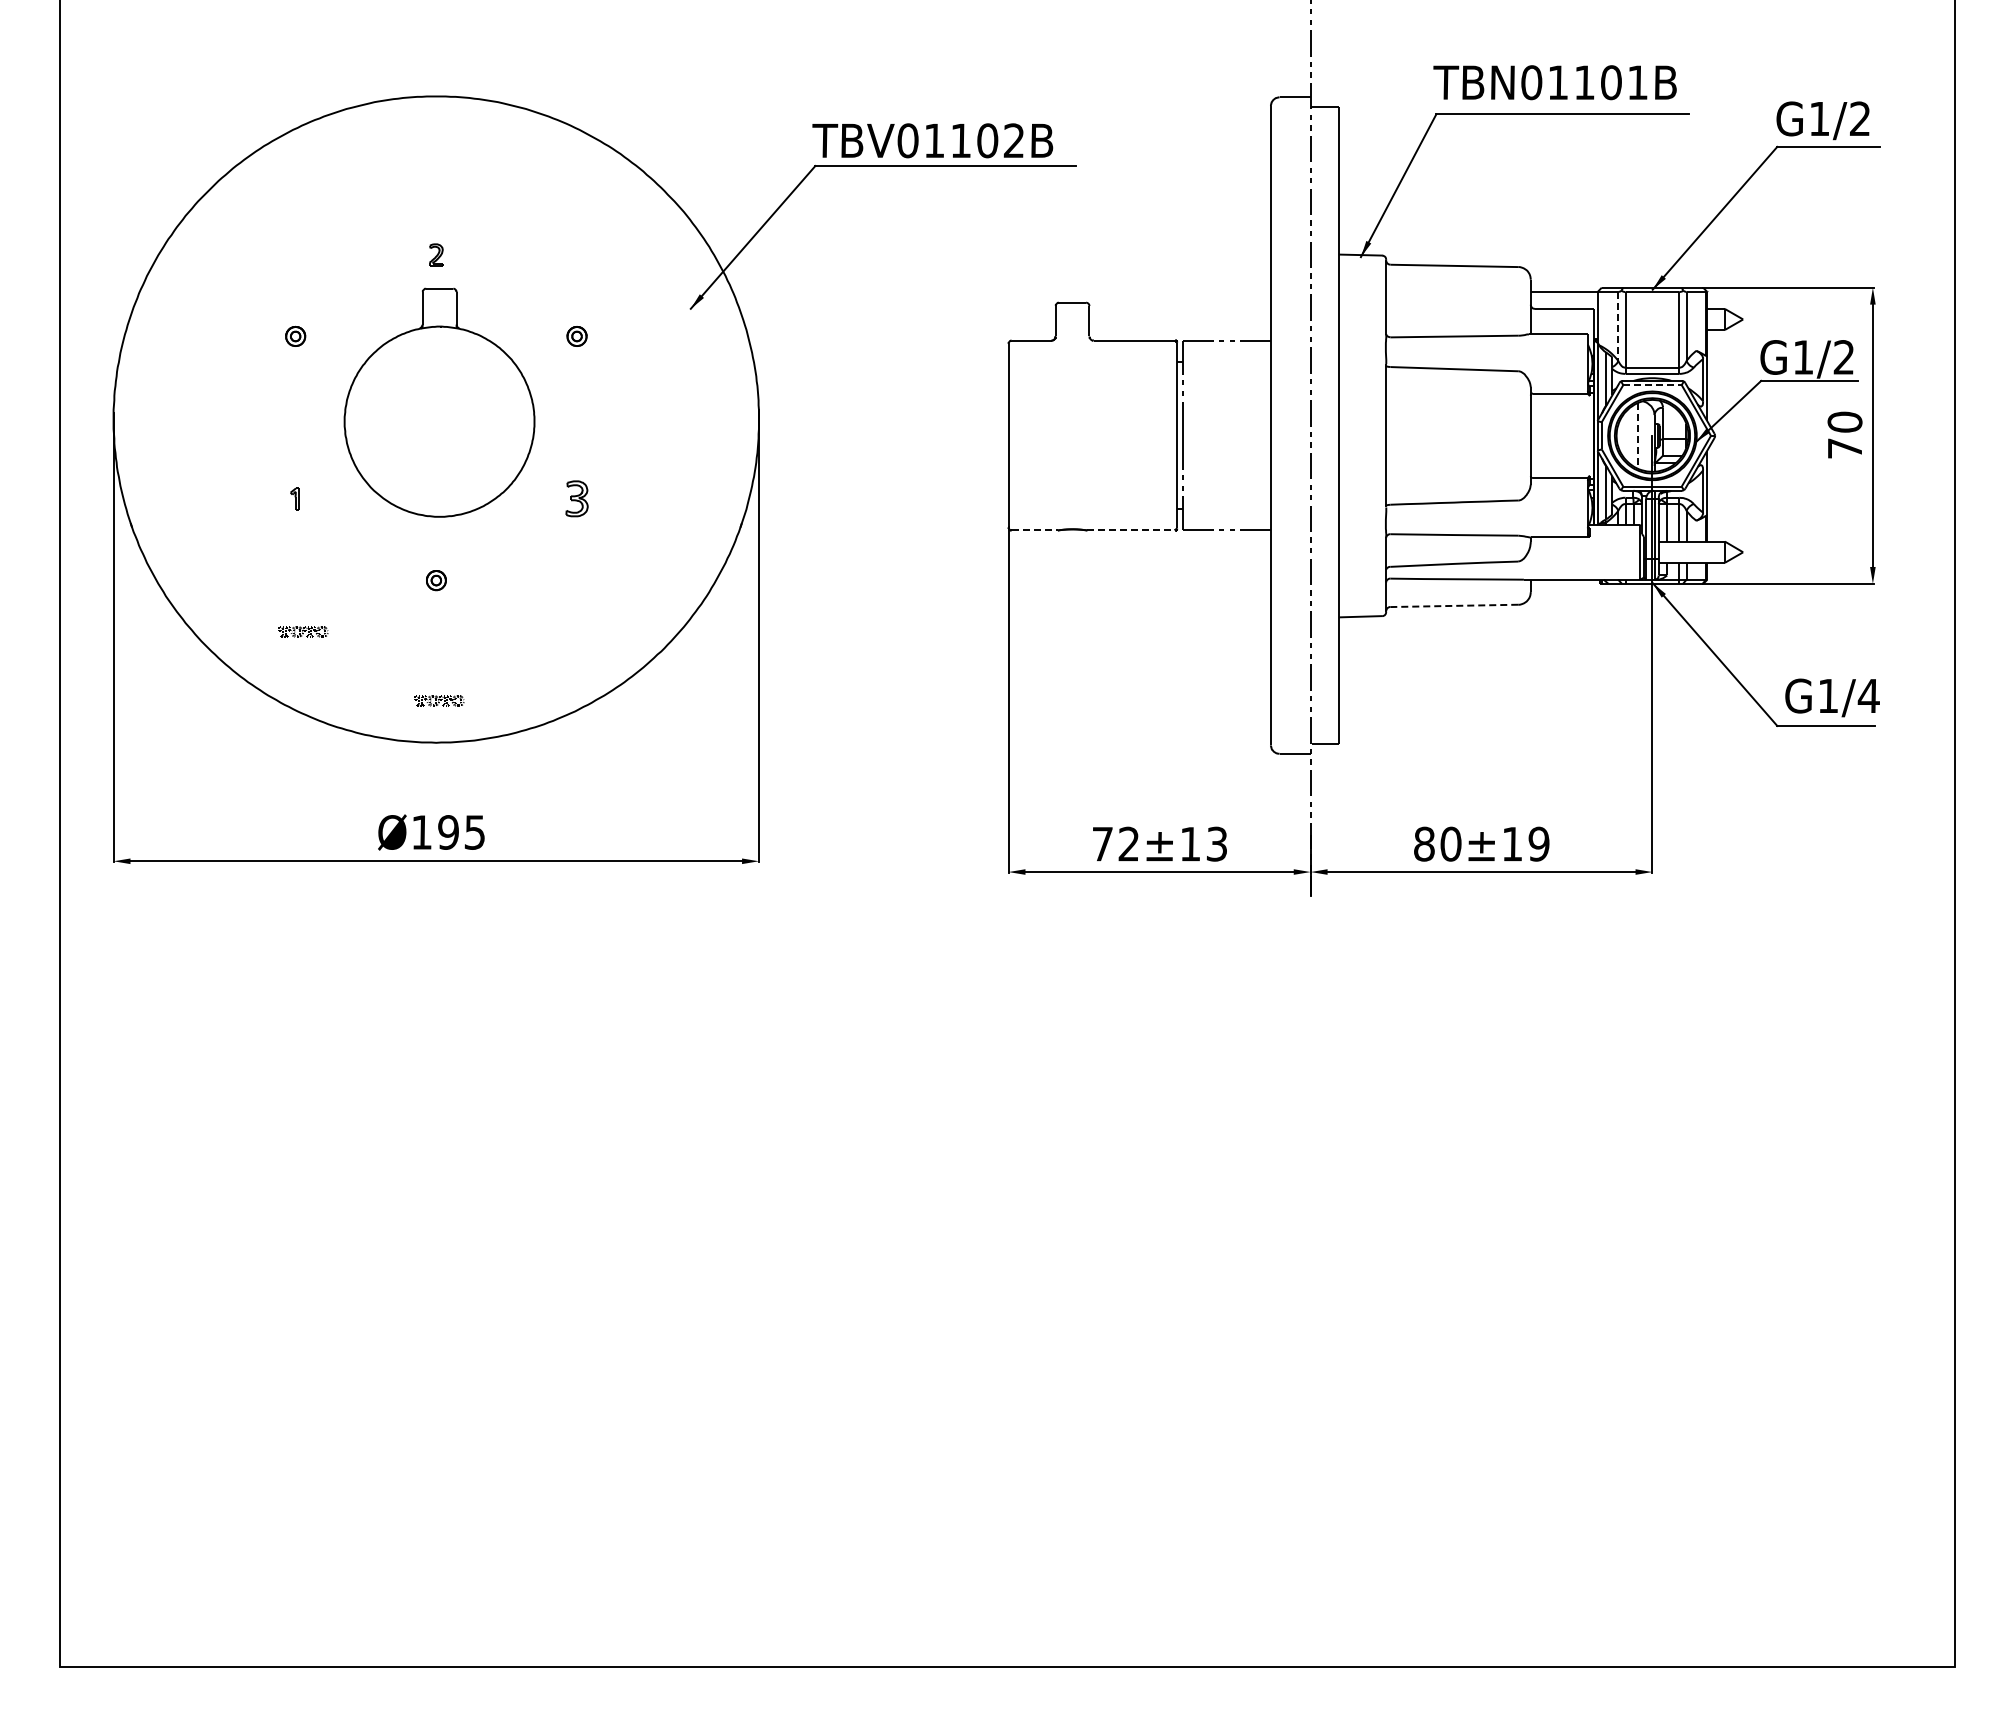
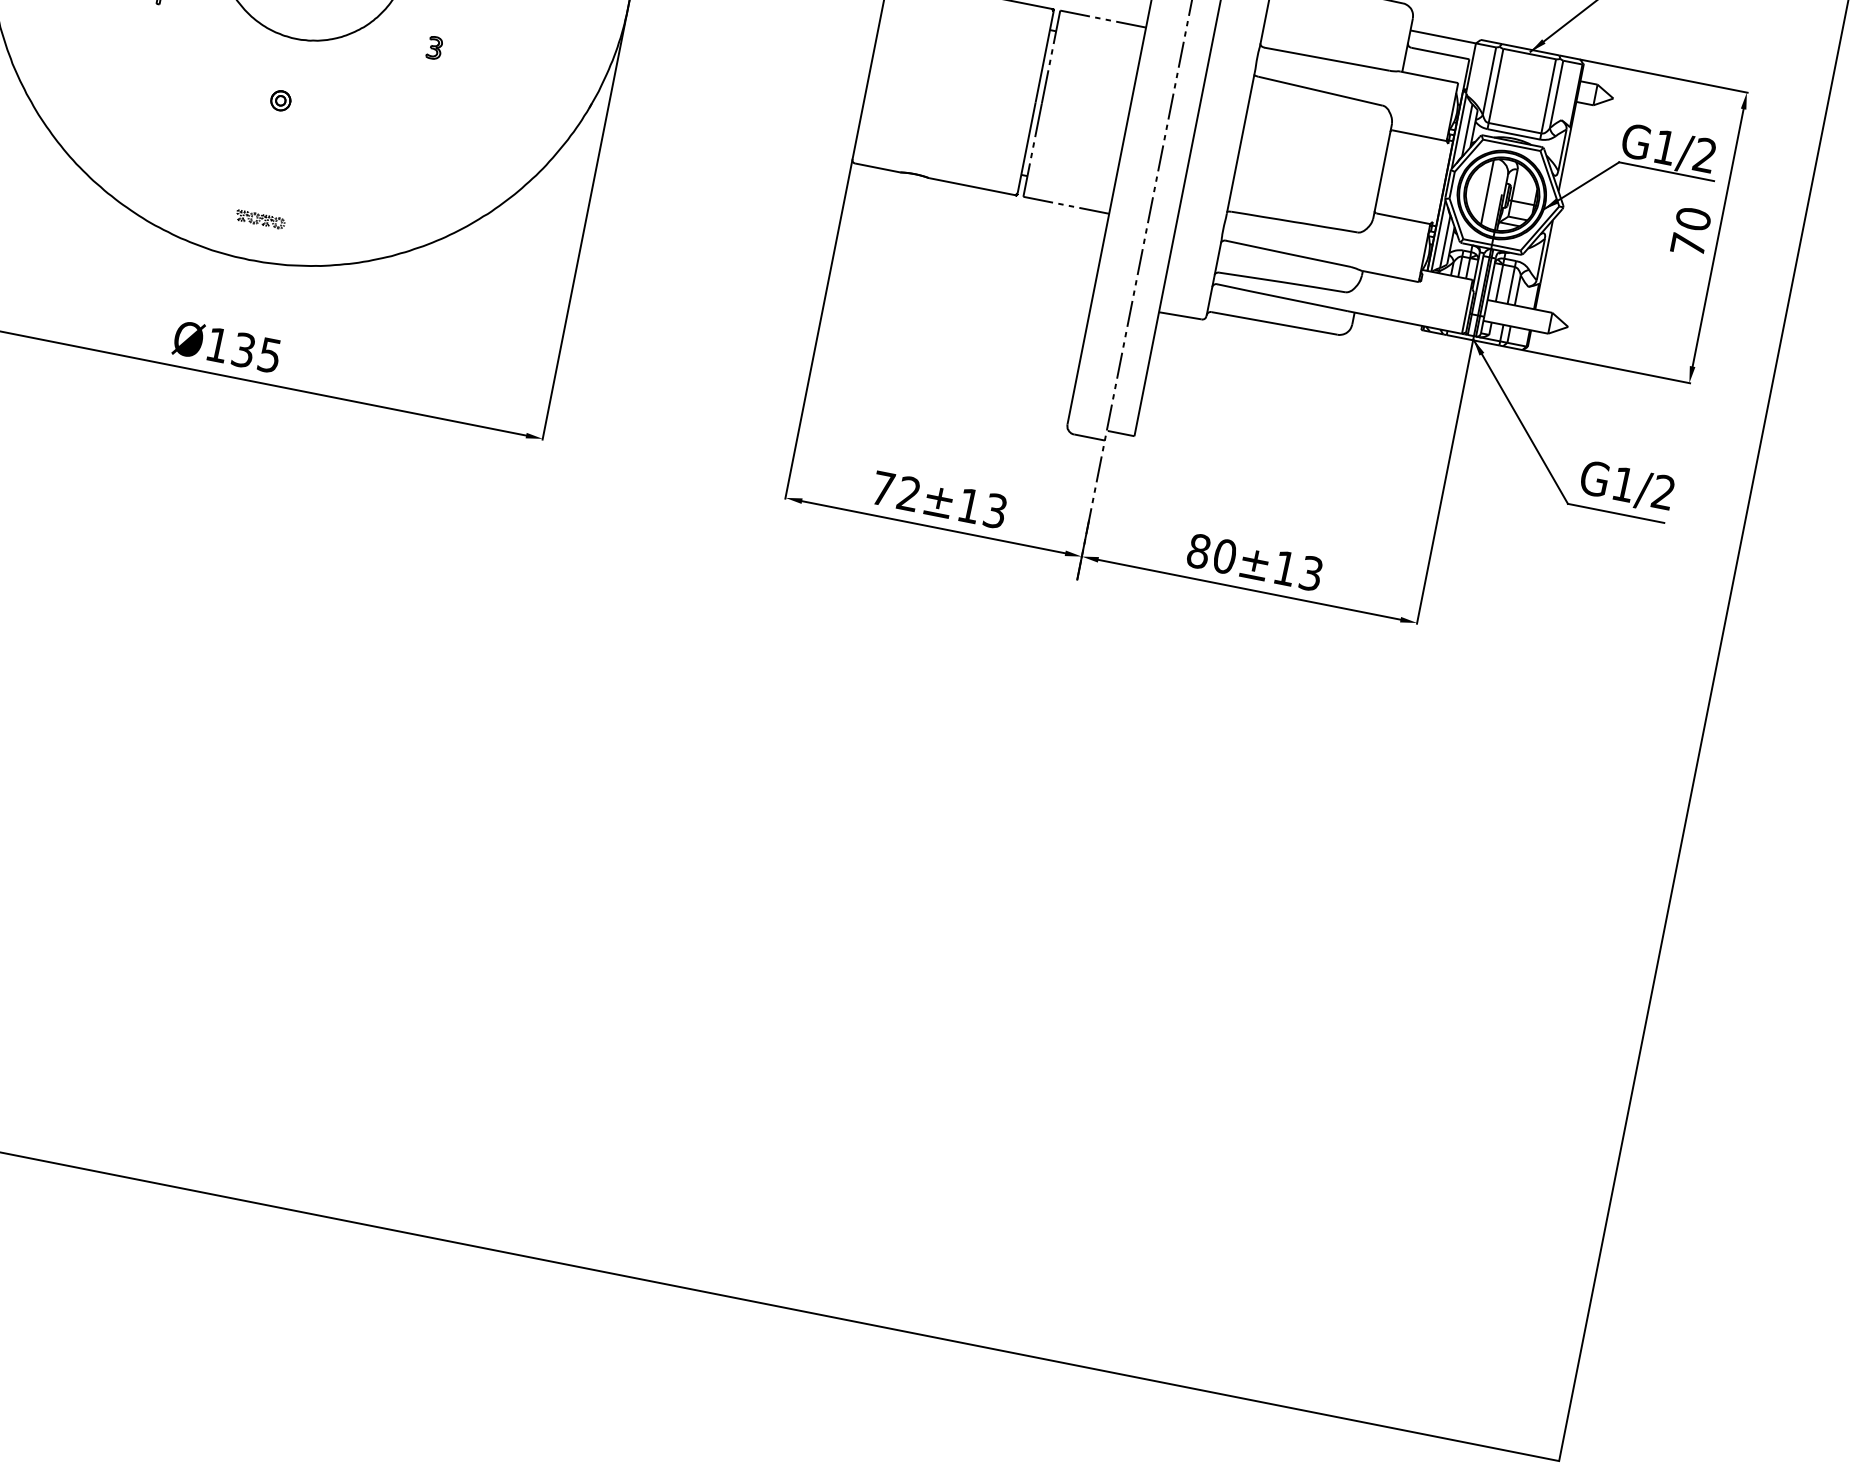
line: (1618, 326) -> (1489, 81), dashed -> solid
line: (1652, 385) -> (1511, 145), dashed -> solid
line: (1637, 435) -> (1487, 191), dashed -> solid
part: (576, 498) -> (434, 47), size x0.62
line: (1034, 530) -> (877, 167), dashed -> solid
line: (1131, 530) -> (972, 186), dashed -> solid
line: (1454, 605) -> (1274, 323), dashed -> solid
part: (303, 631) -> (140, 124), removed
text: (1868, 695) -> (1663, 491), G1/4 -> G1/2
text: (448, 832) -> (243, 350), Ø195 -> Ø135
text: (1538, 843) -> (1310, 572), 80±19 -> 80±13

